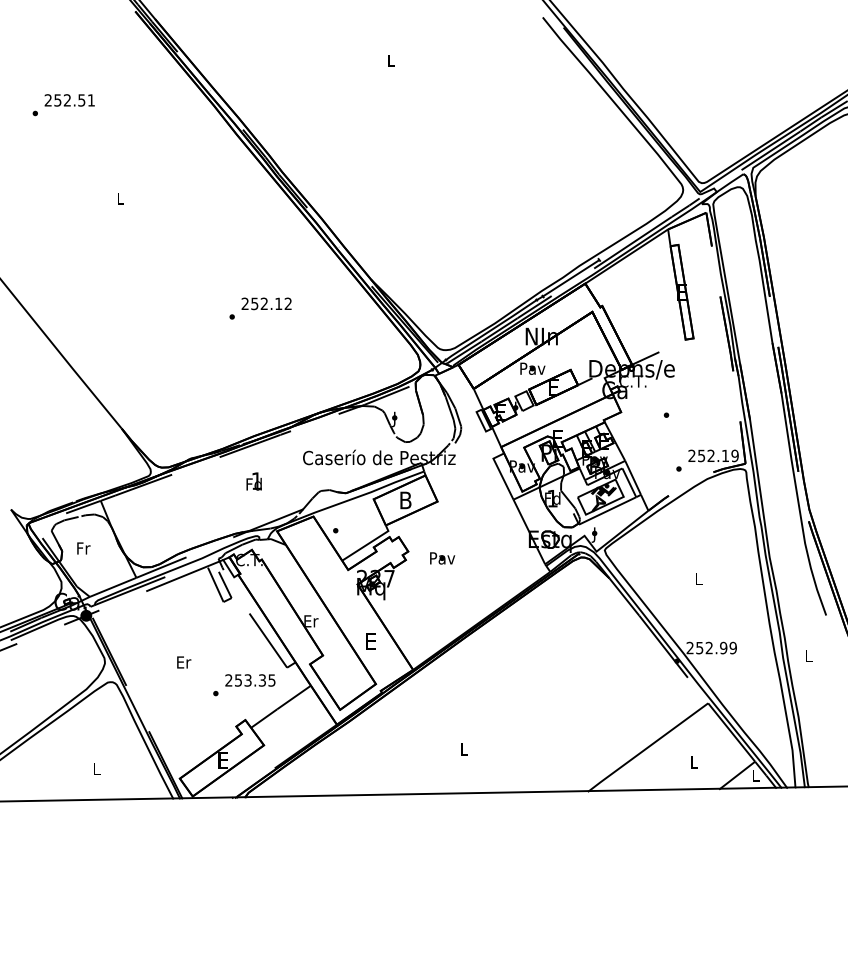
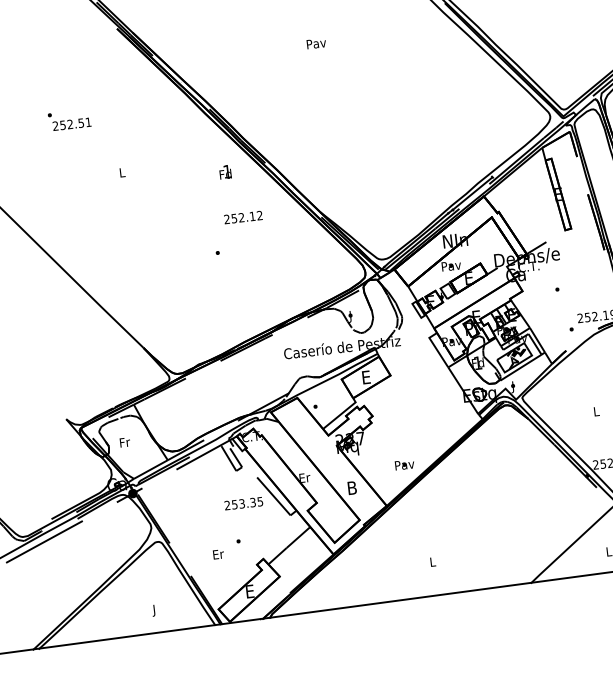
text: (391, 60) -> (316, 43), L -> Pav
text: (69, 100) -> (71, 124), moved
text: (266, 303) -> (243, 217), moved
text: (253, 481) -> (224, 172), moved
text: (405, 500) -> (366, 377), B -> E
text: (442, 558) -> (404, 464), moved
text: (370, 641) -> (351, 488), E -> B
text: (184, 662) -> (218, 554), moved
text: (250, 680) -> (243, 503), moved
text: (96, 770) -> (154, 610), L -> J

